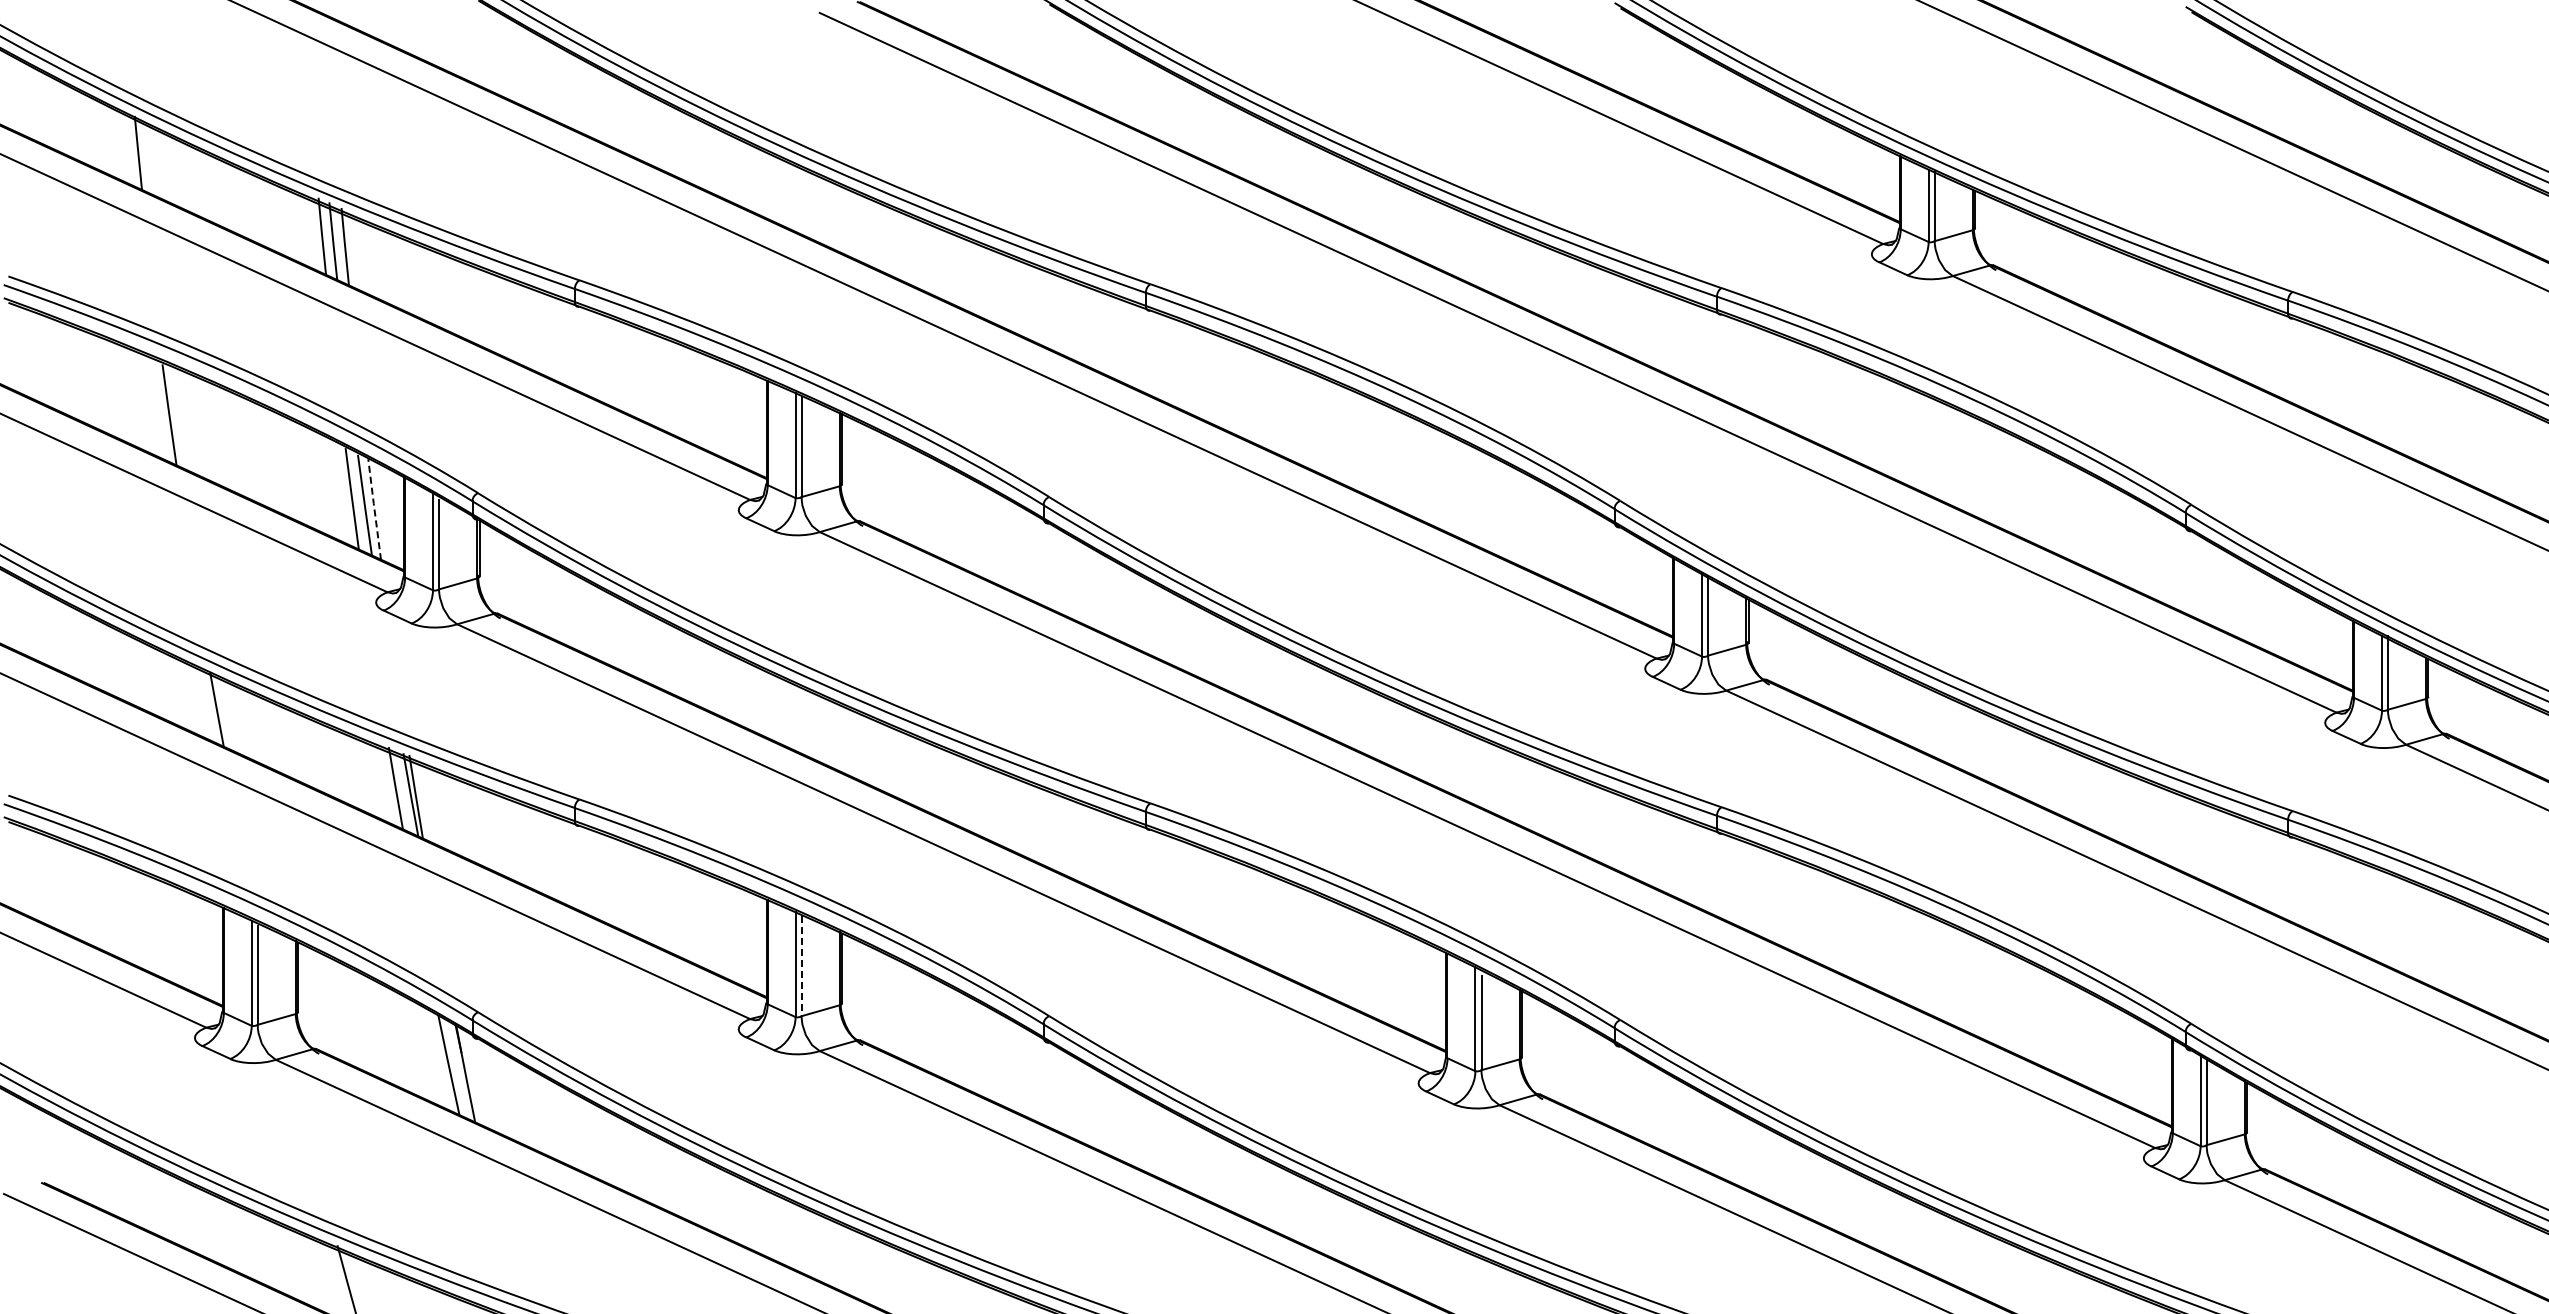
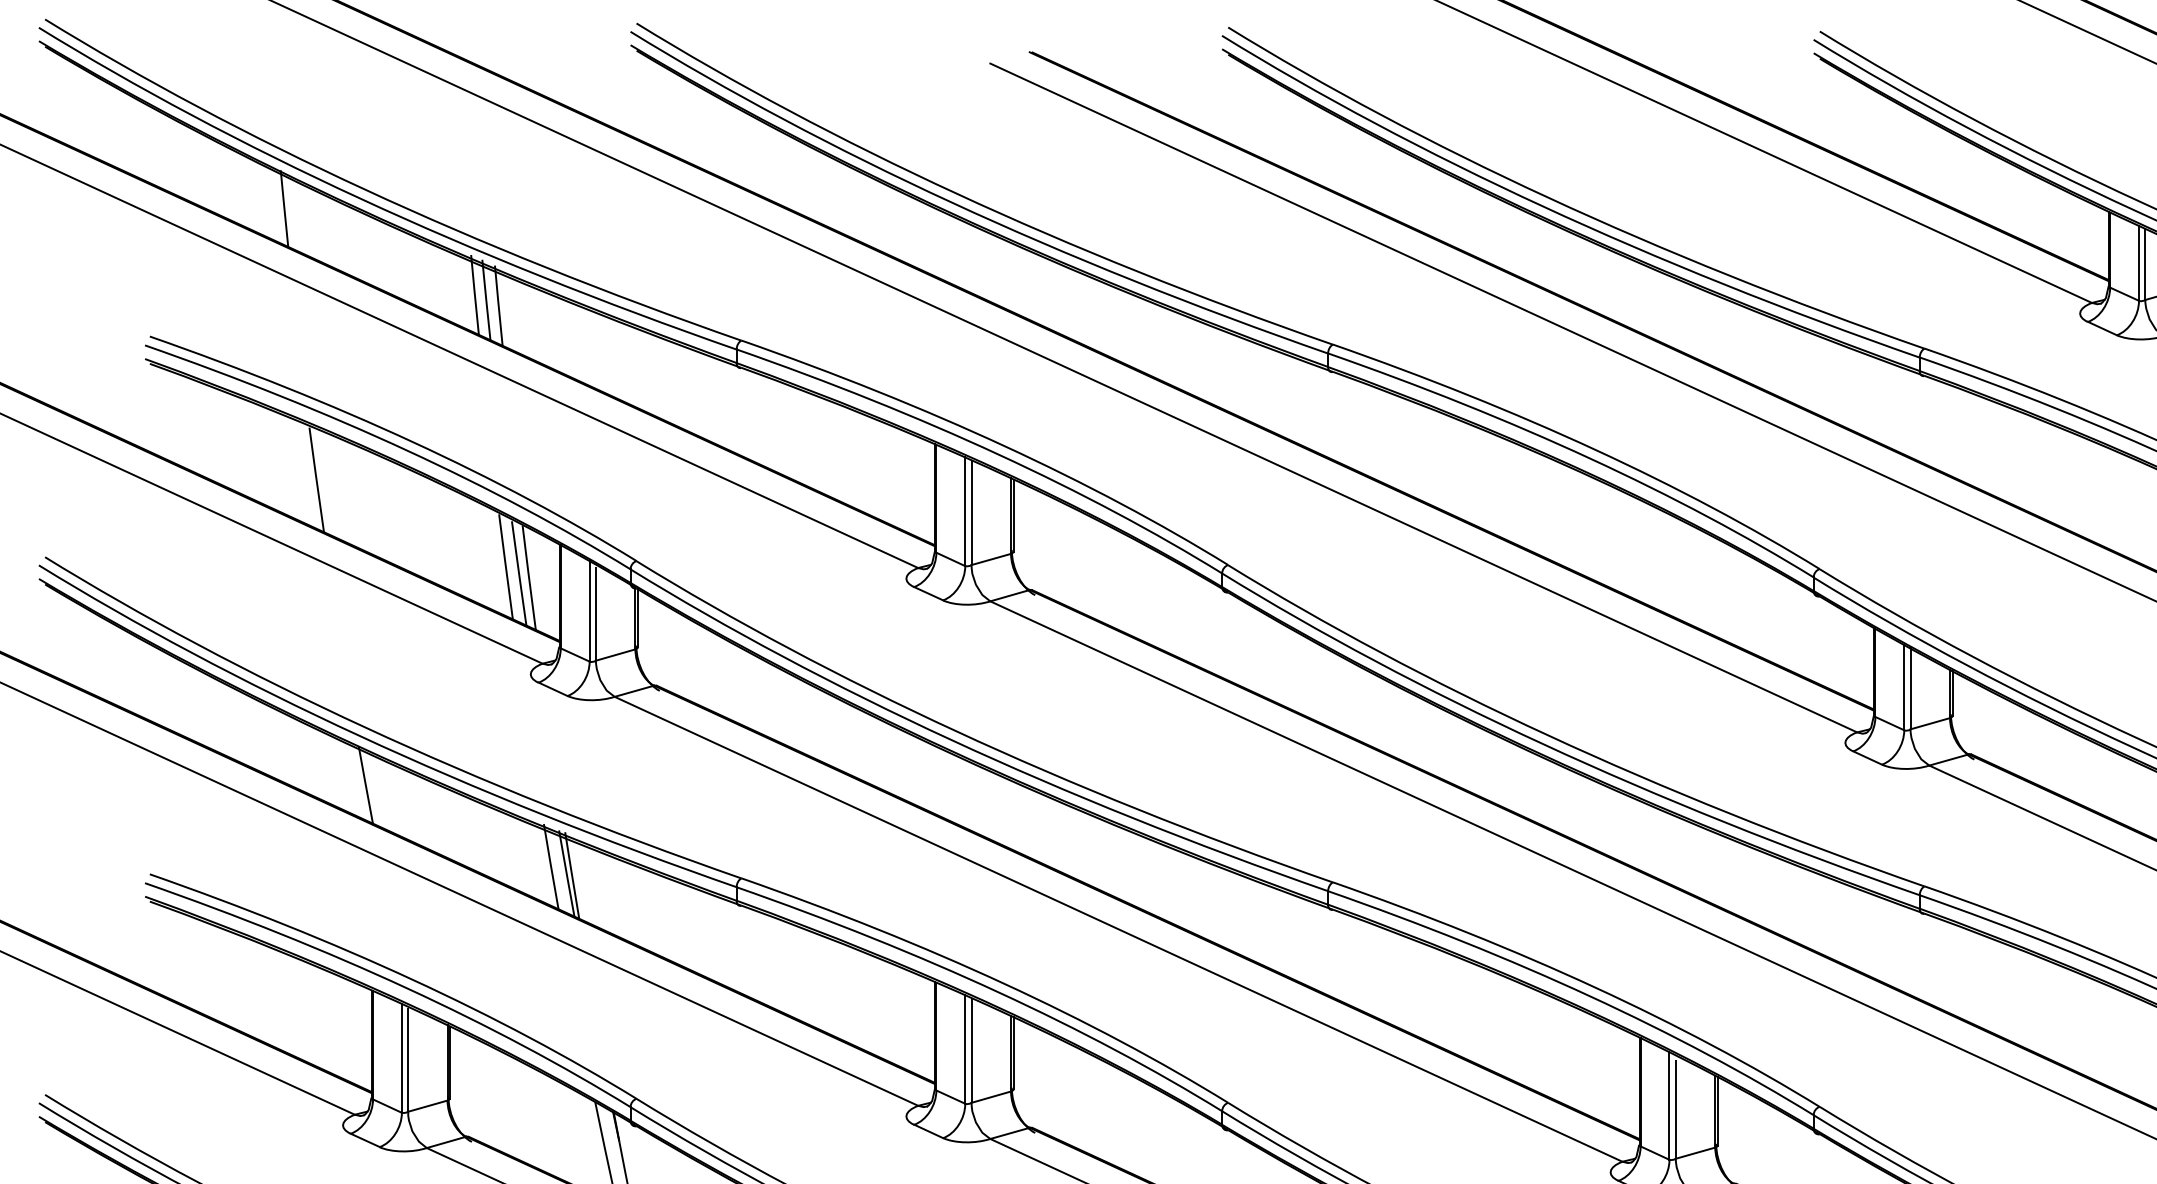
line: (374, 509) -> (529, 577), dashed -> solid
line: (801, 966) -> (971, 1051), dashed -> solid

